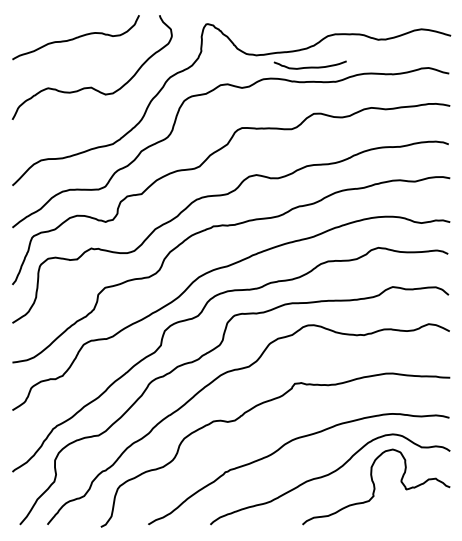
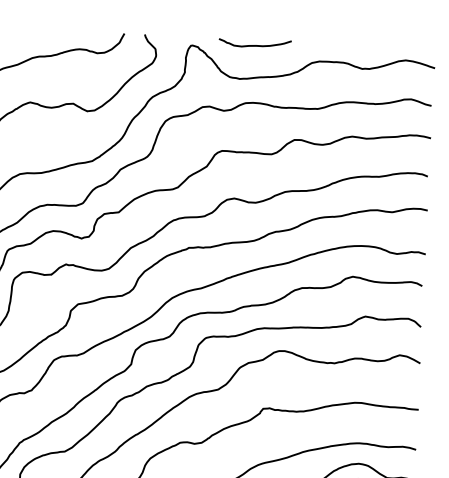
curve: (309, 66) -> (254, 44), moved

